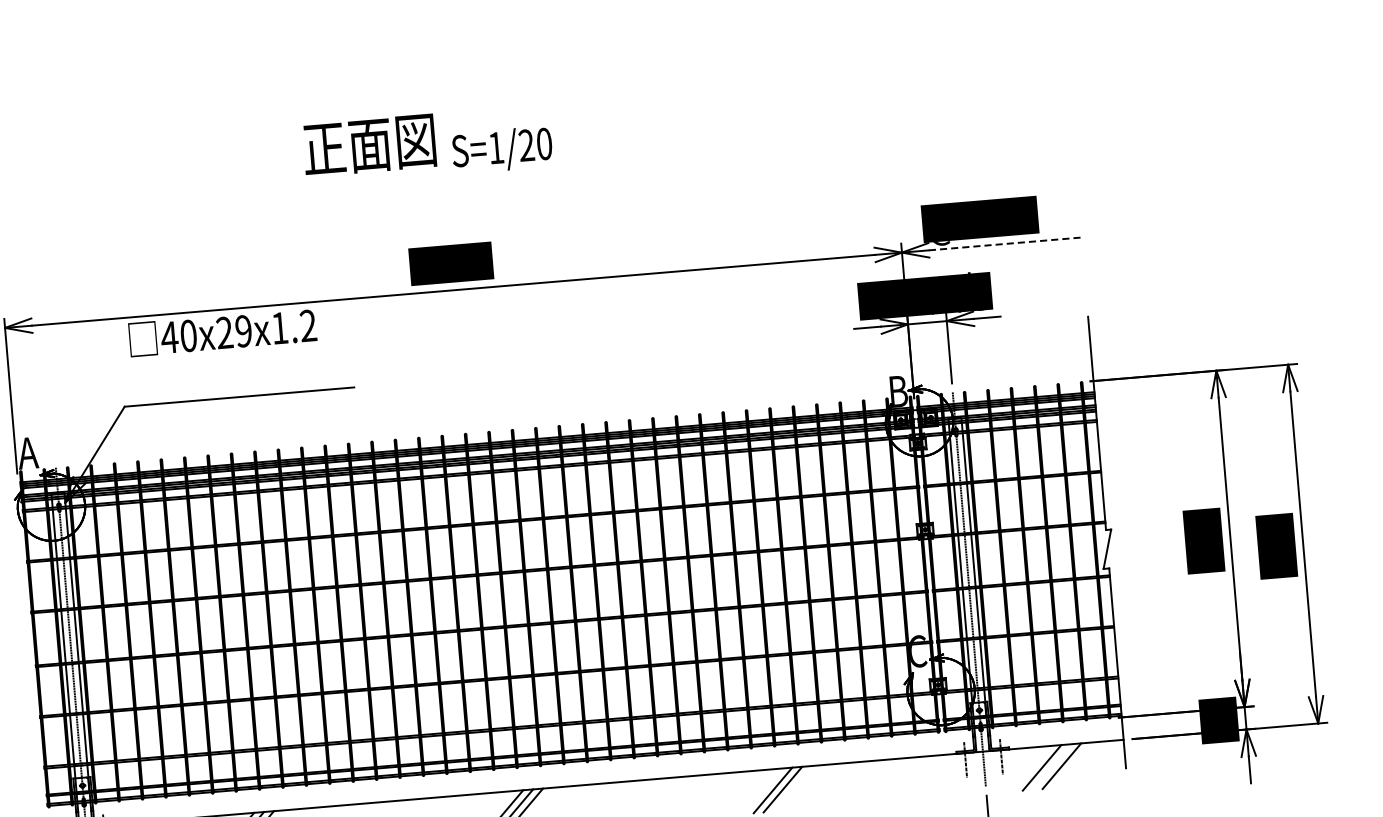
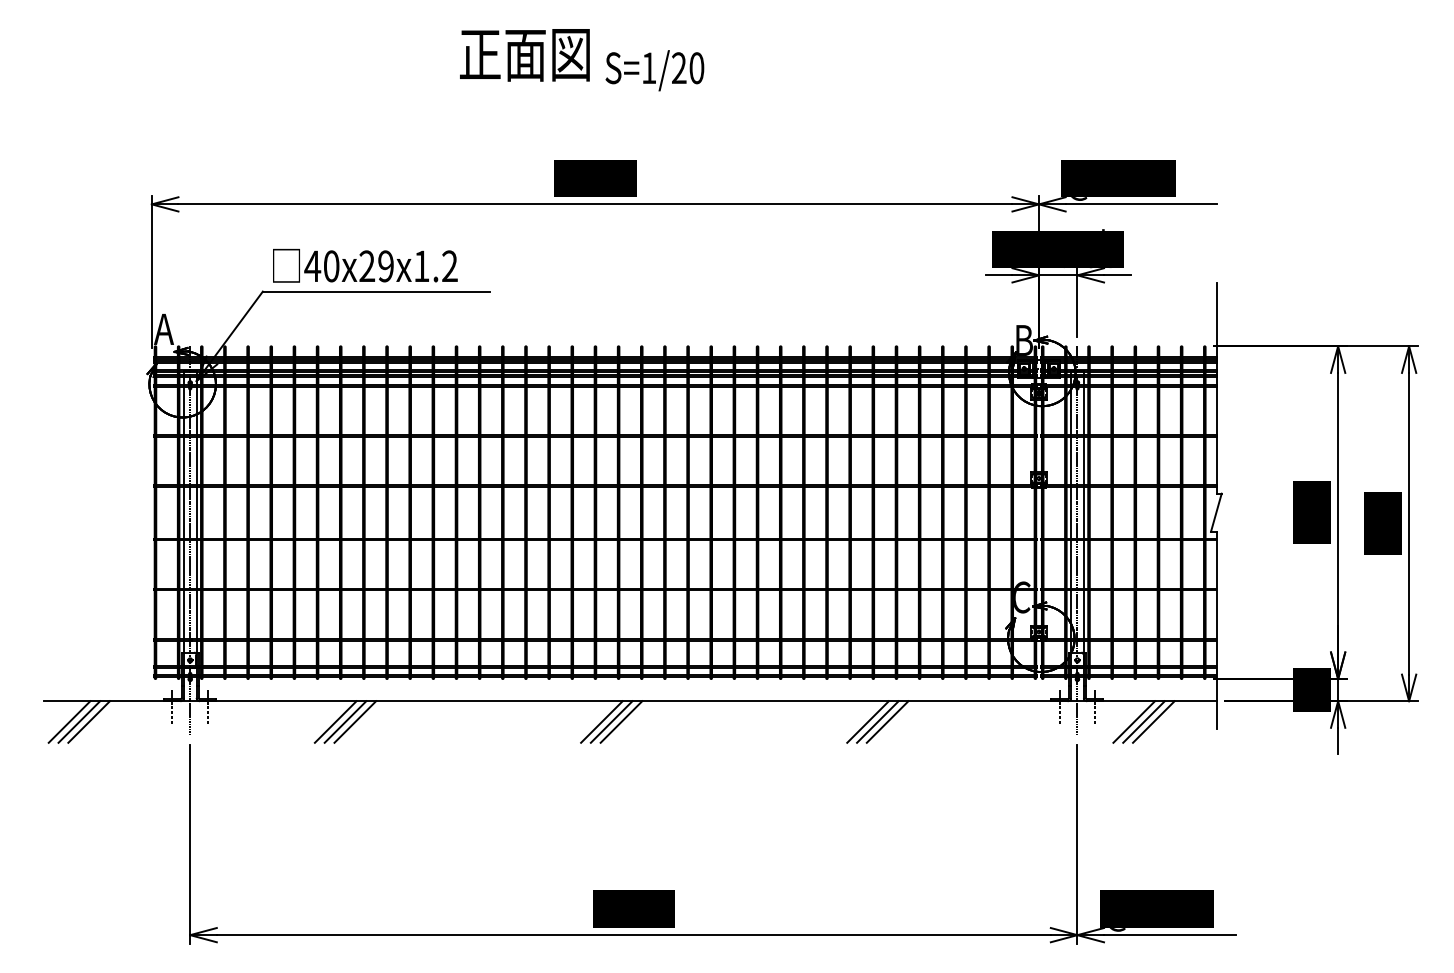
line: (1005, 244) -> (1141, 204), dashed -> solid
text: (222, 332) -> (365, 265), moved
line: (1051, 766) -> (1143, 721), added
line: (792, 788) -> (887, 721), added

